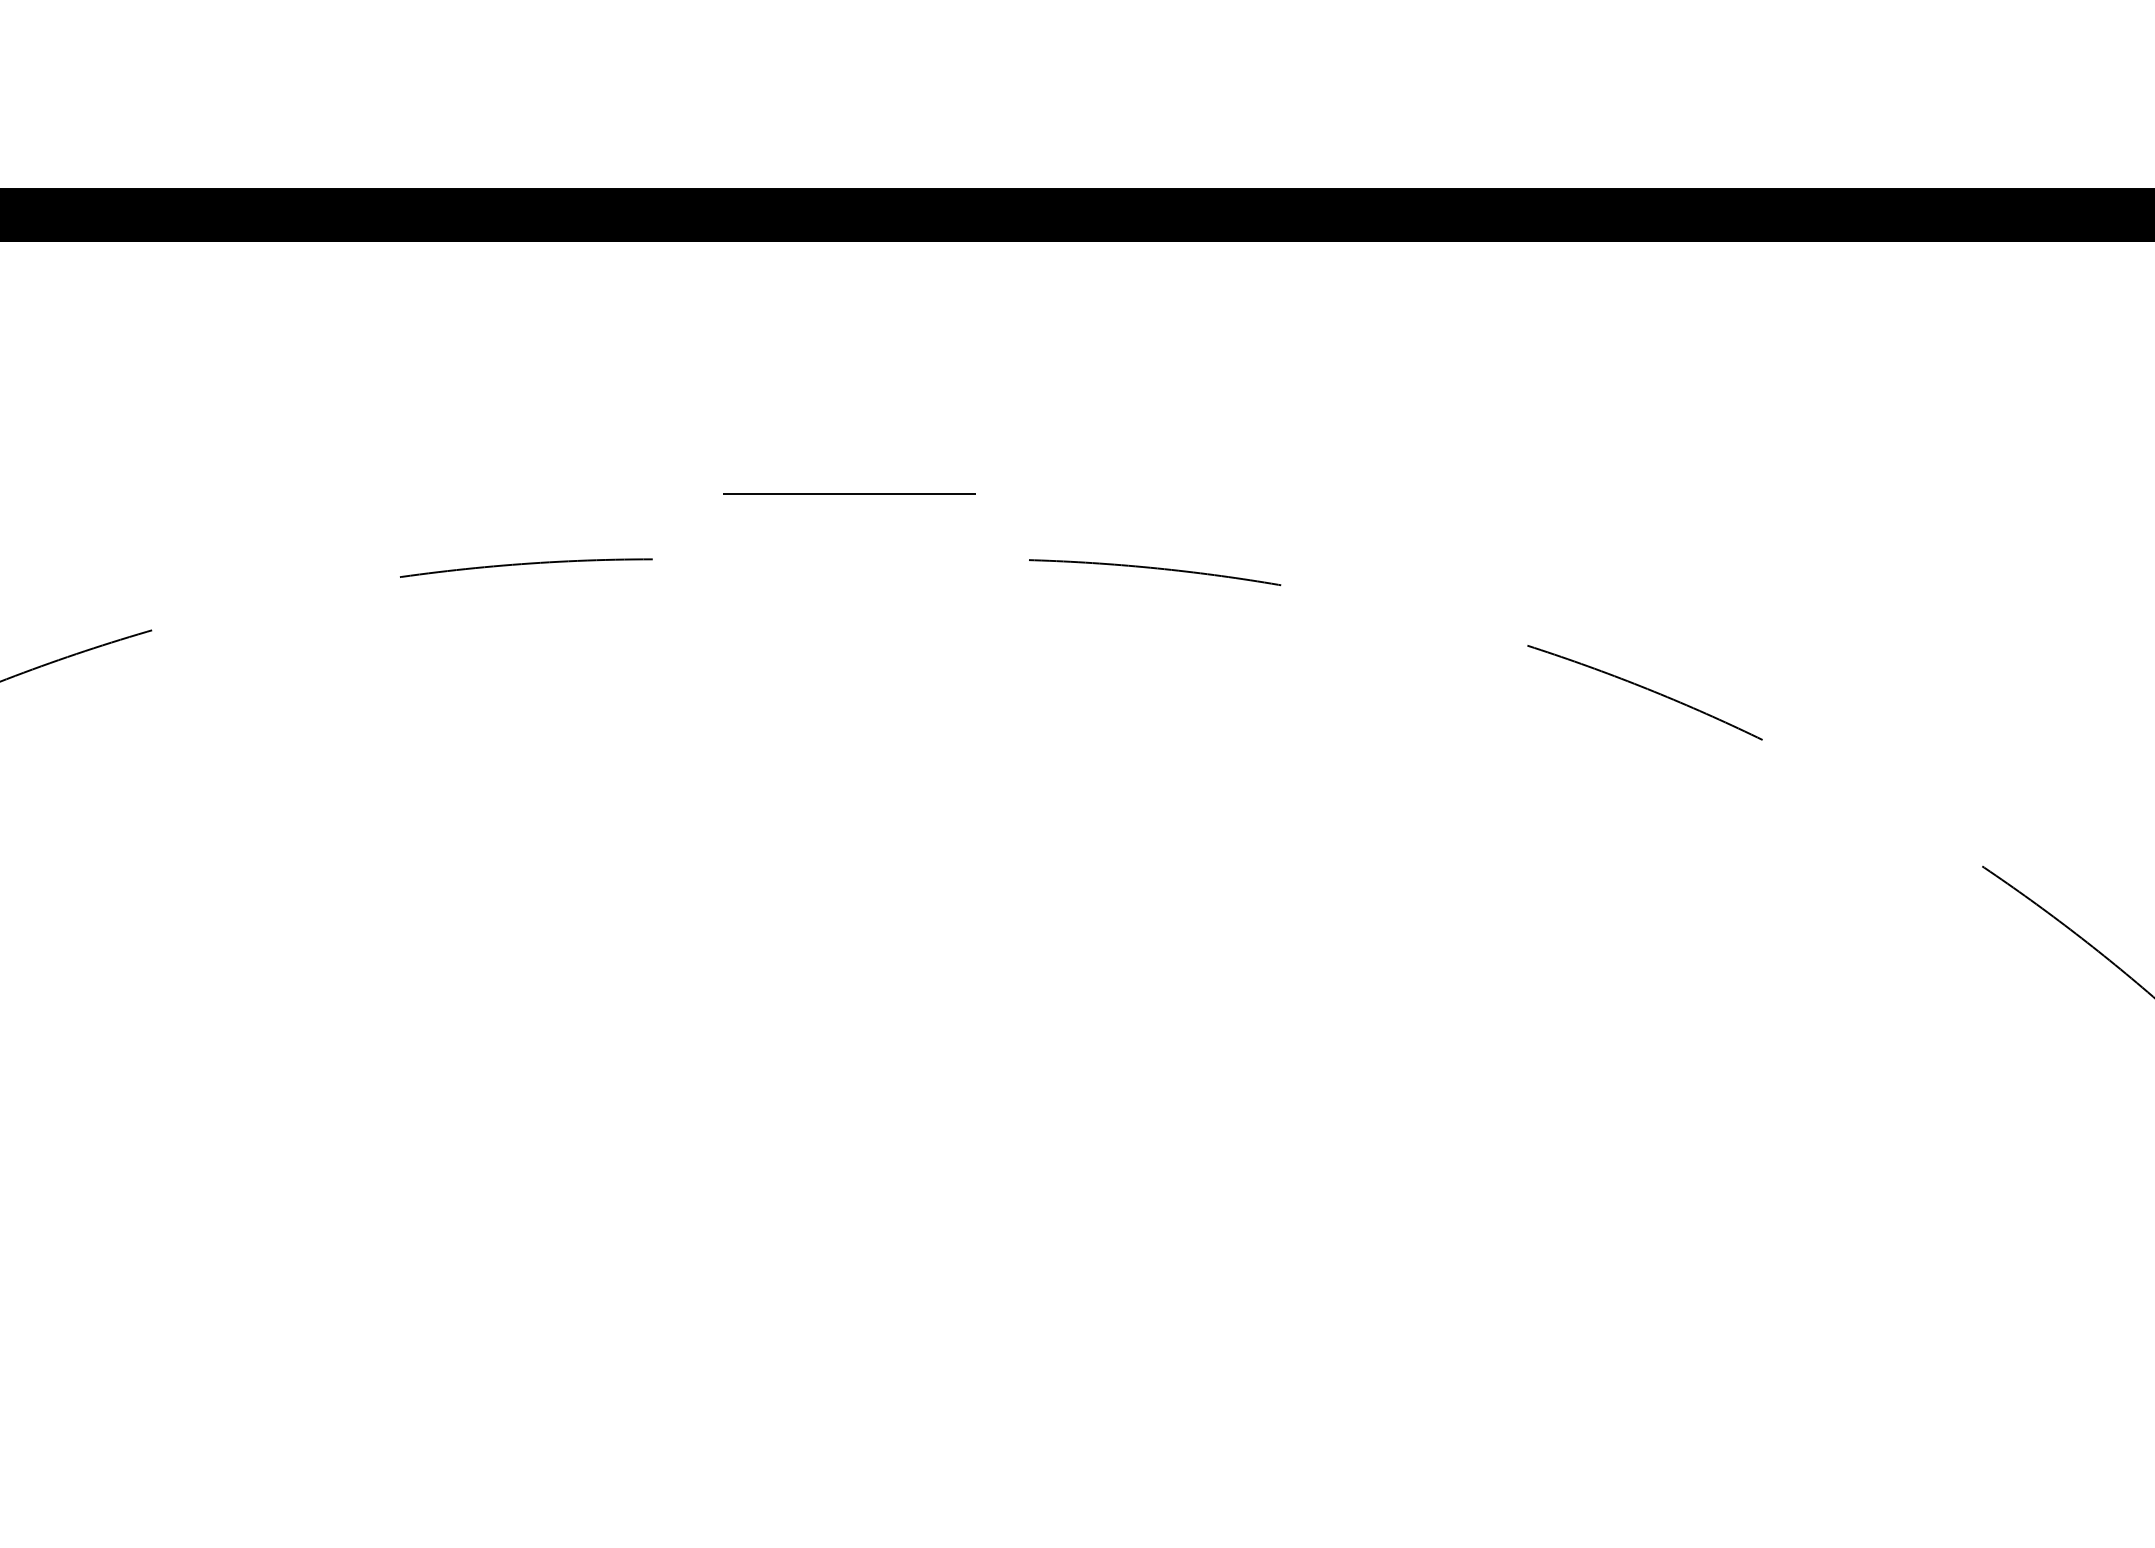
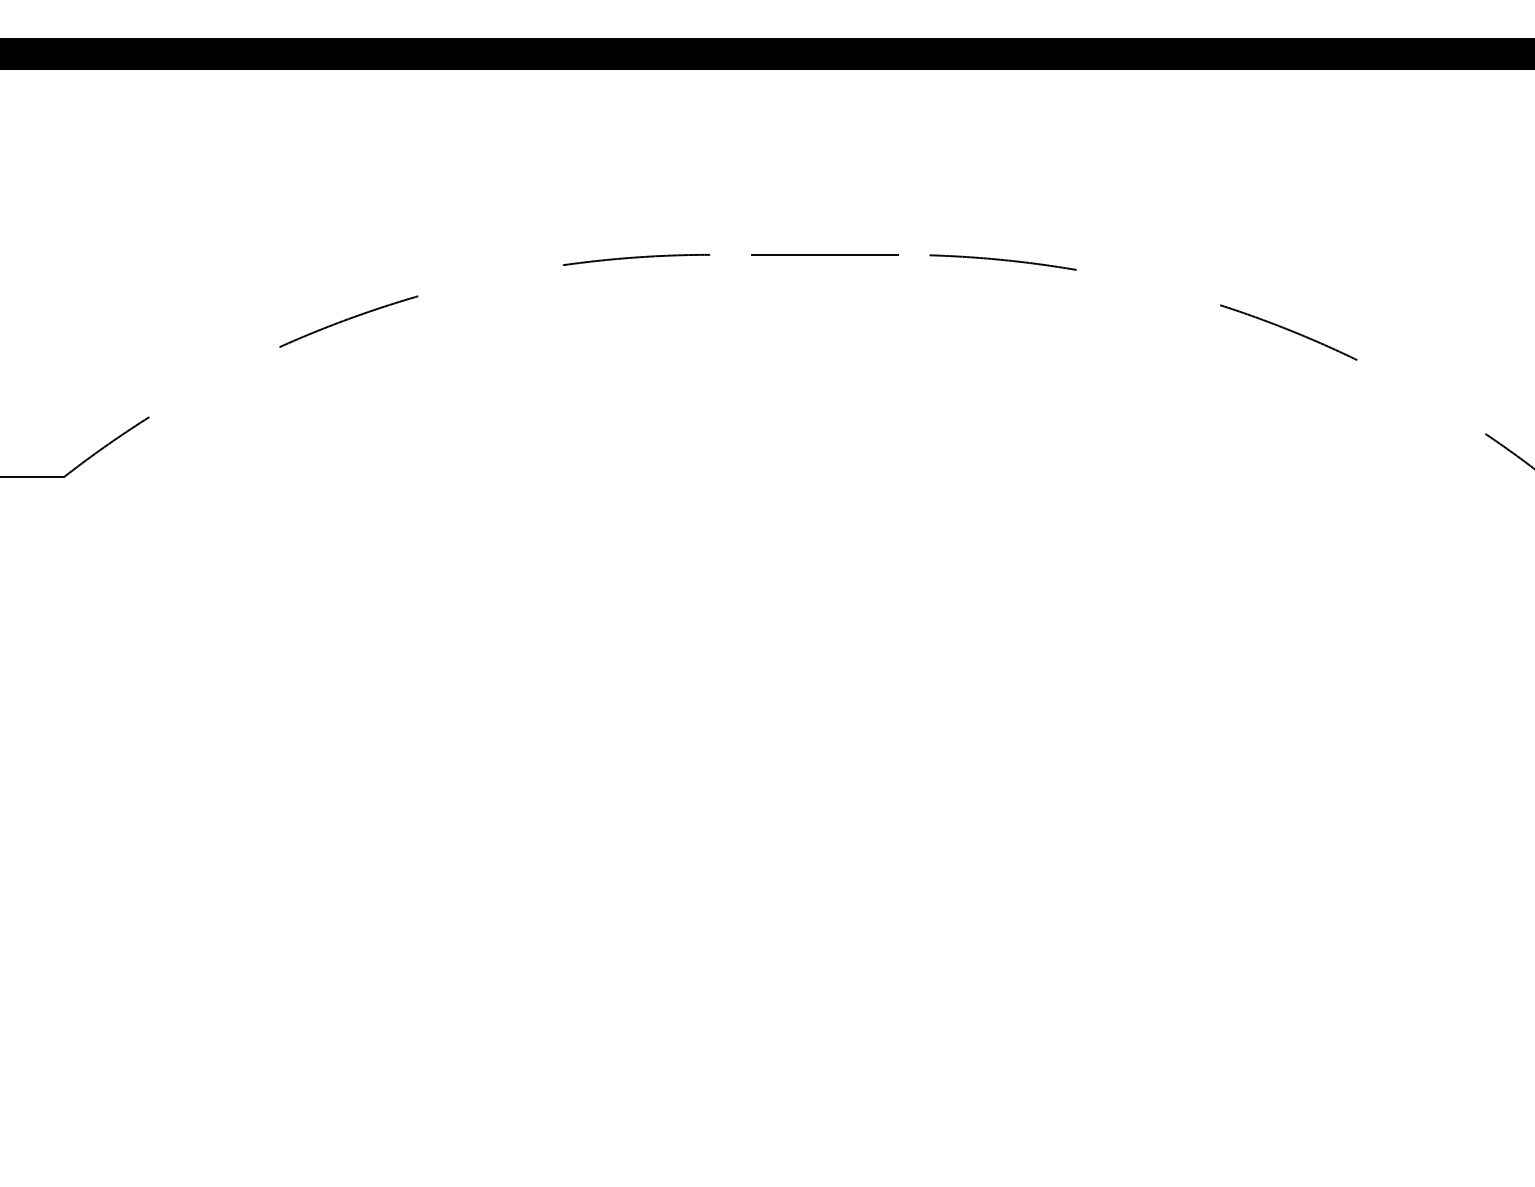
line: (848, 493) -> (824, 254), moved

